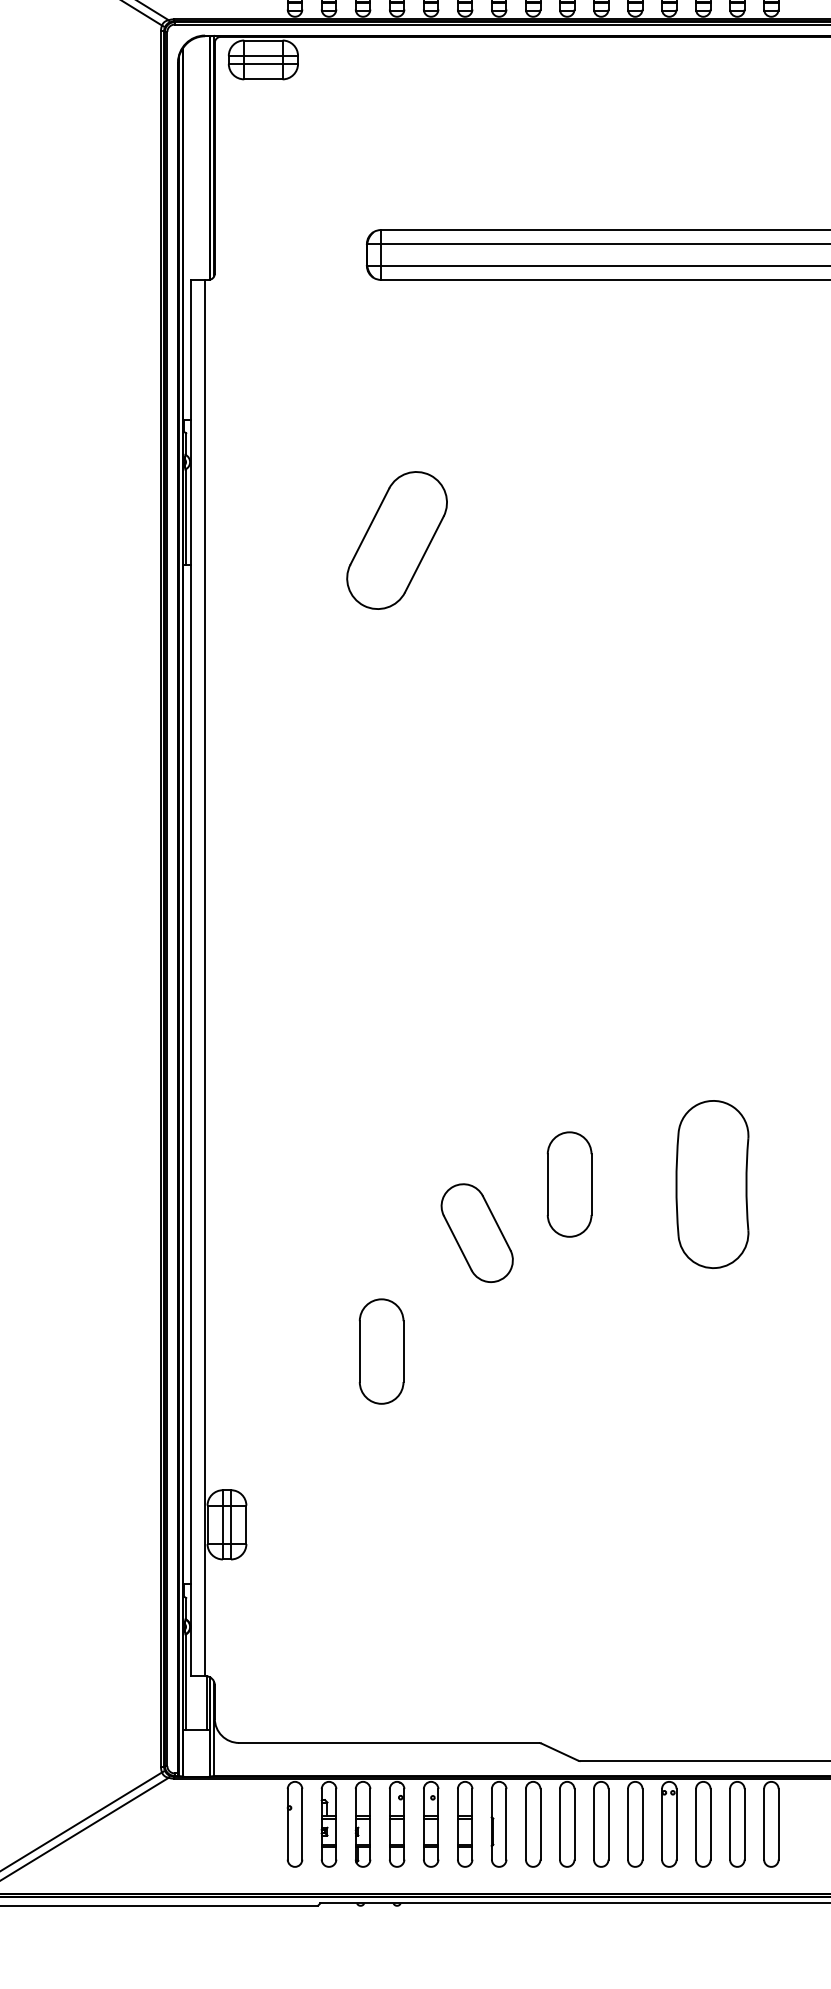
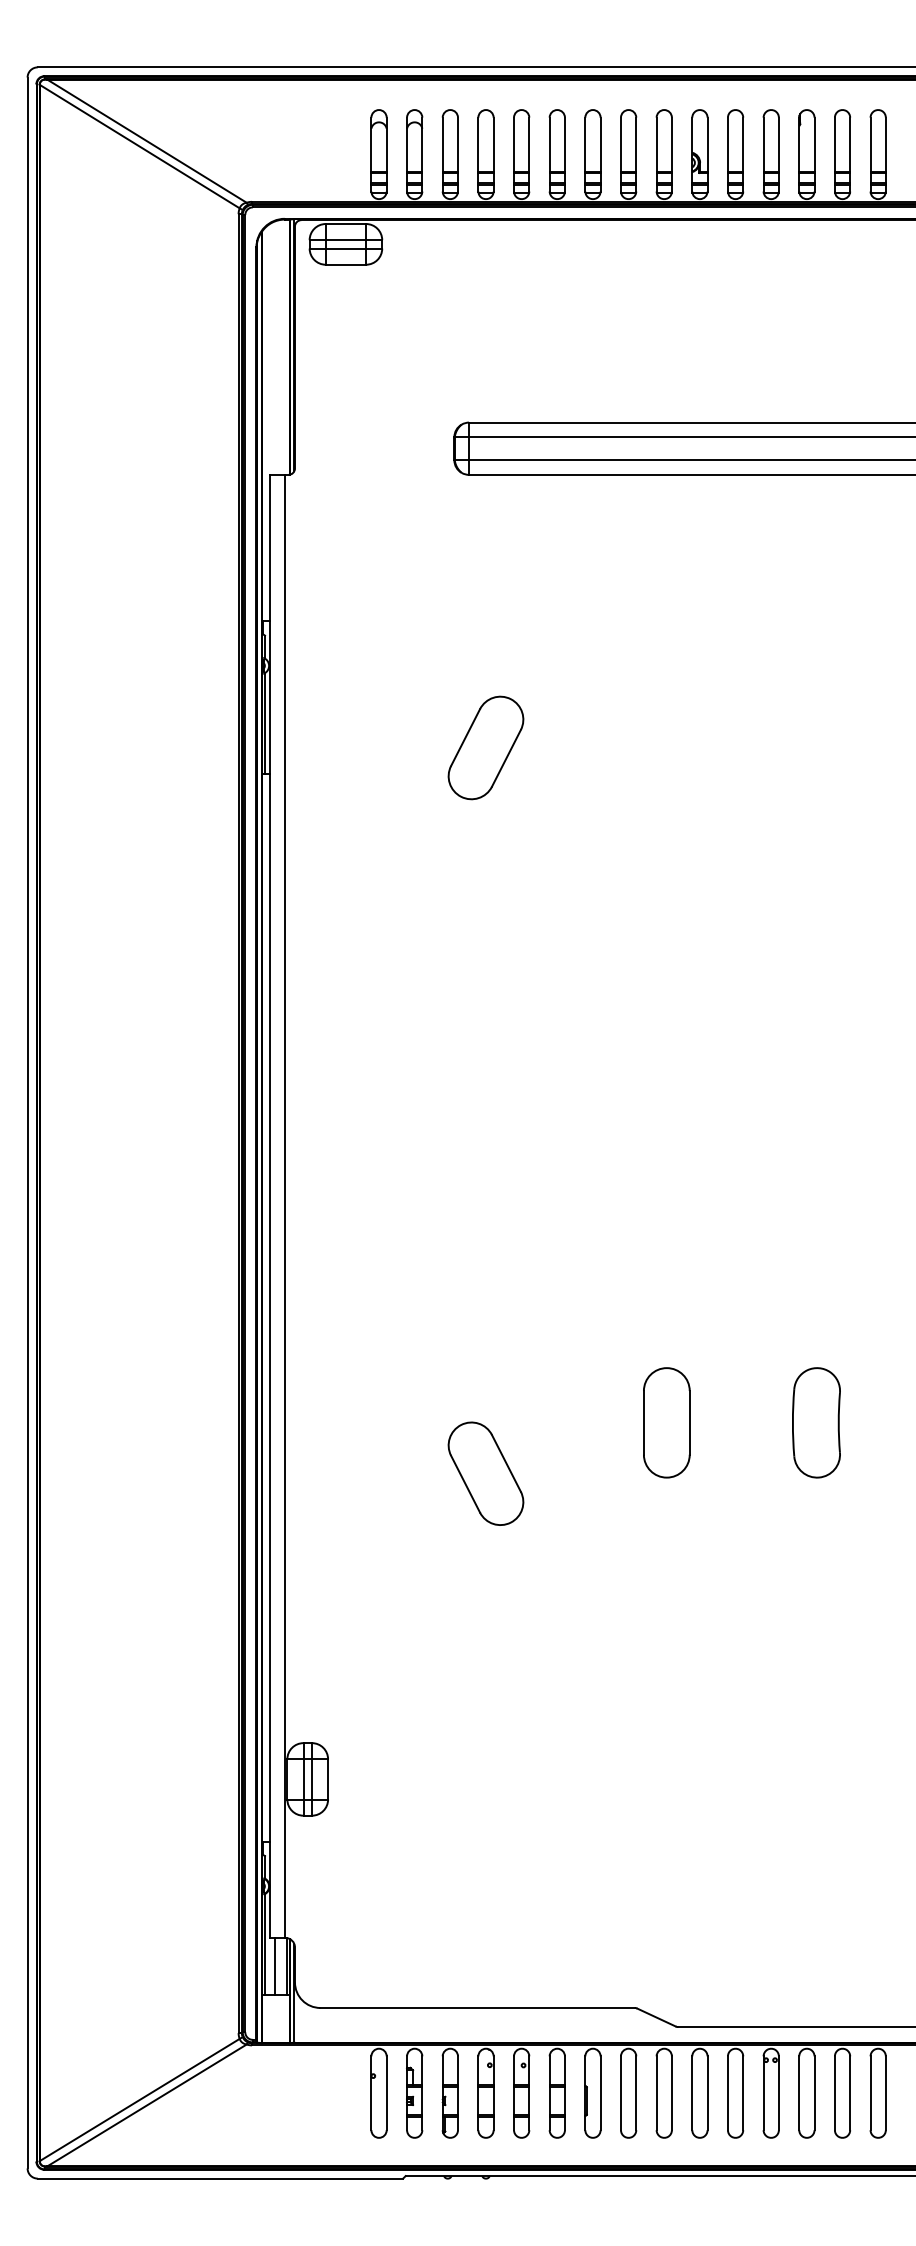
part: (396, 540) -> (485, 747), size x0.71
part: (712, 1184) -> (816, 1422), size x0.62
part: (476, 1232) -> (485, 1473), moved
part: (381, 1351) -> (469, 1597), removed
line: (195, 1702) -> (274, 1965), added

